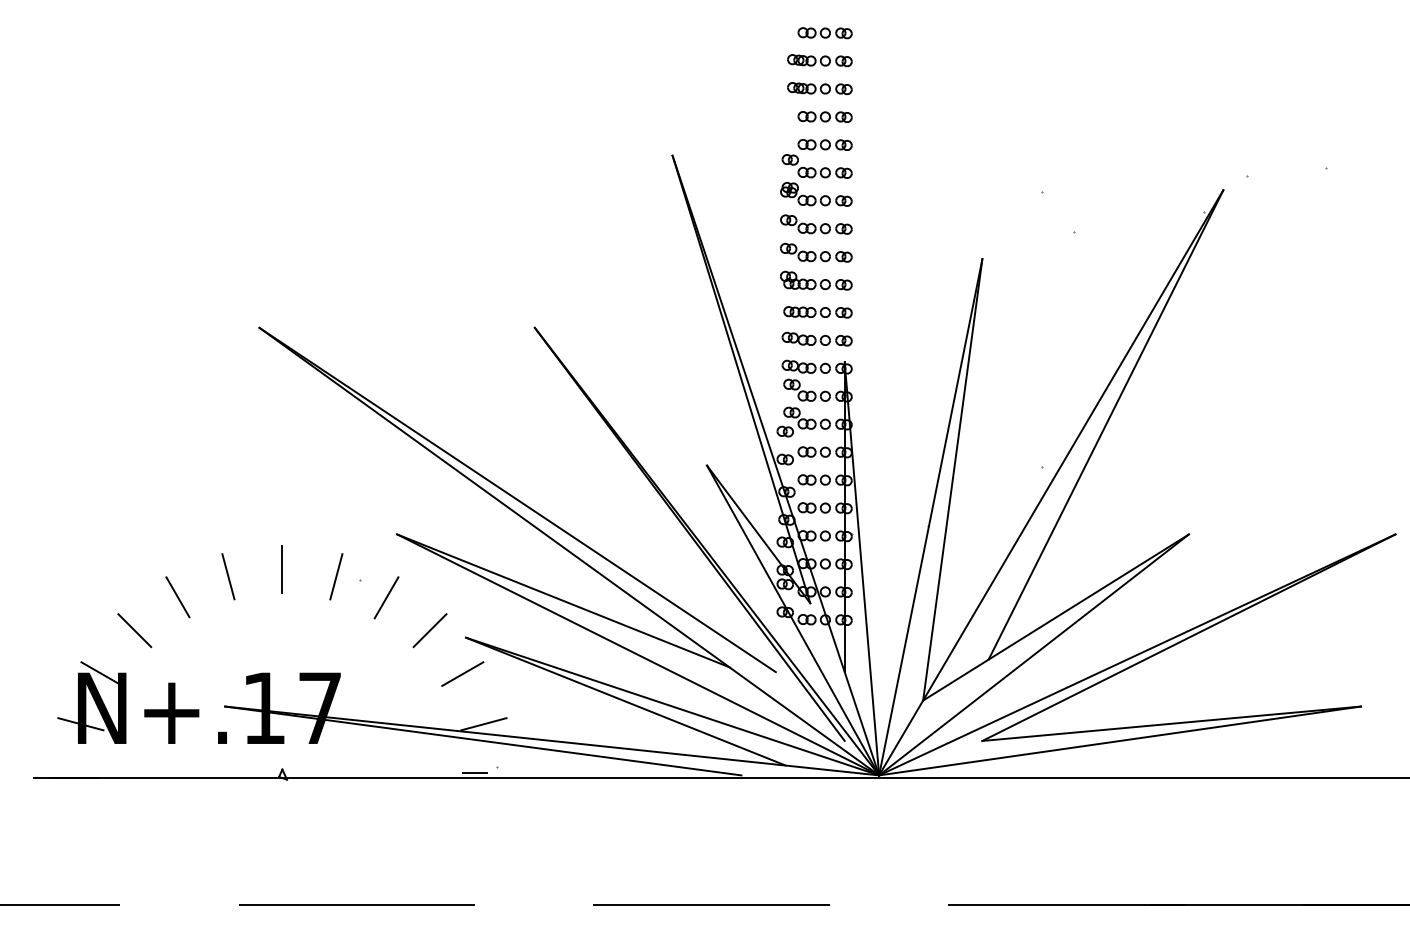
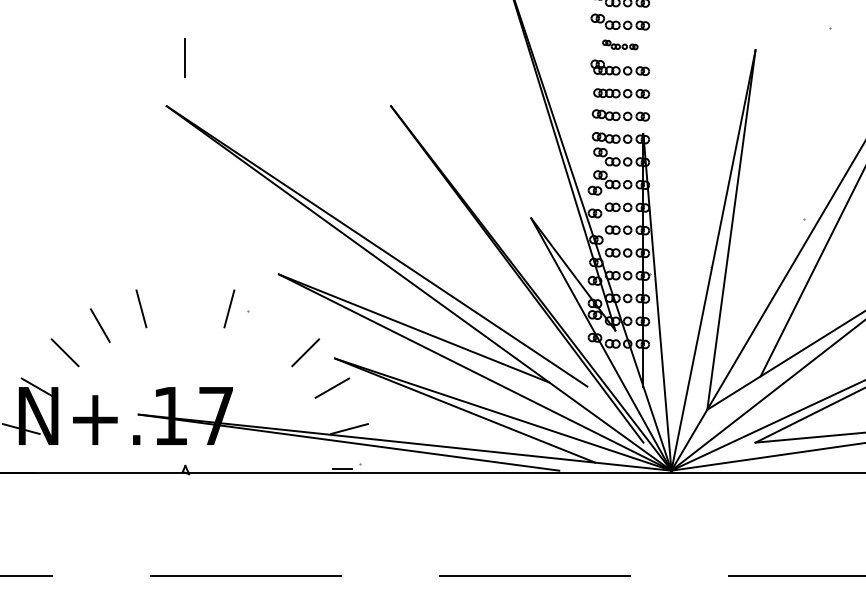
part: (816, 252) -> (620, 44), size x0.6
line: (281, 569) -> (184, 57), moved
line: (386, 597) -> (270, 325), removed

